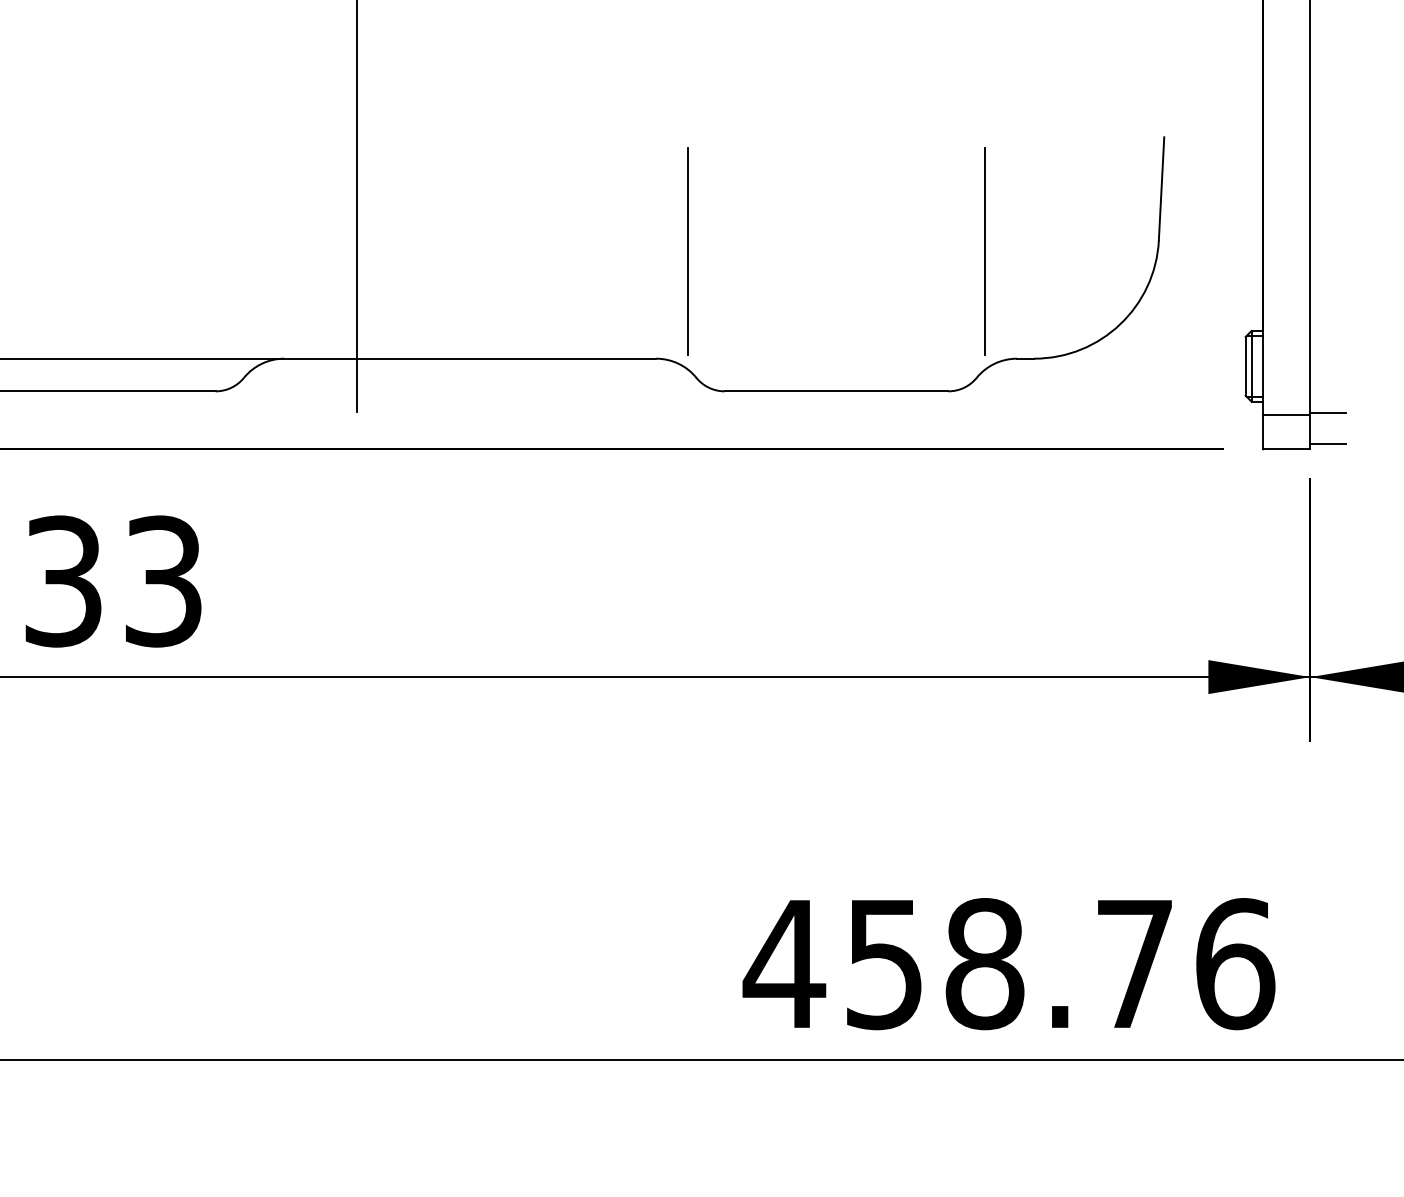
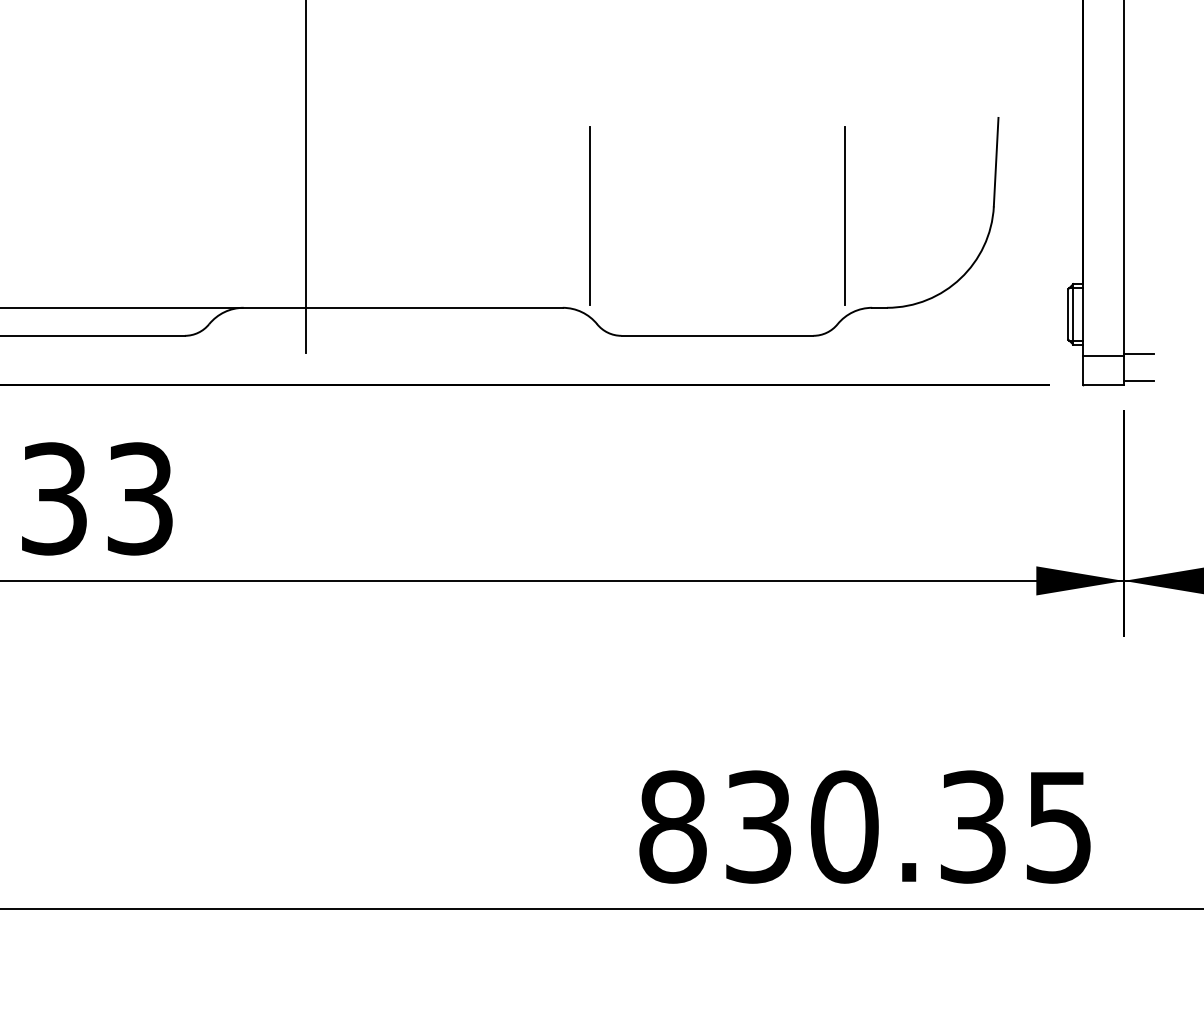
text: (1008, 964) -> (864, 827), 458.76 -> 830.35

